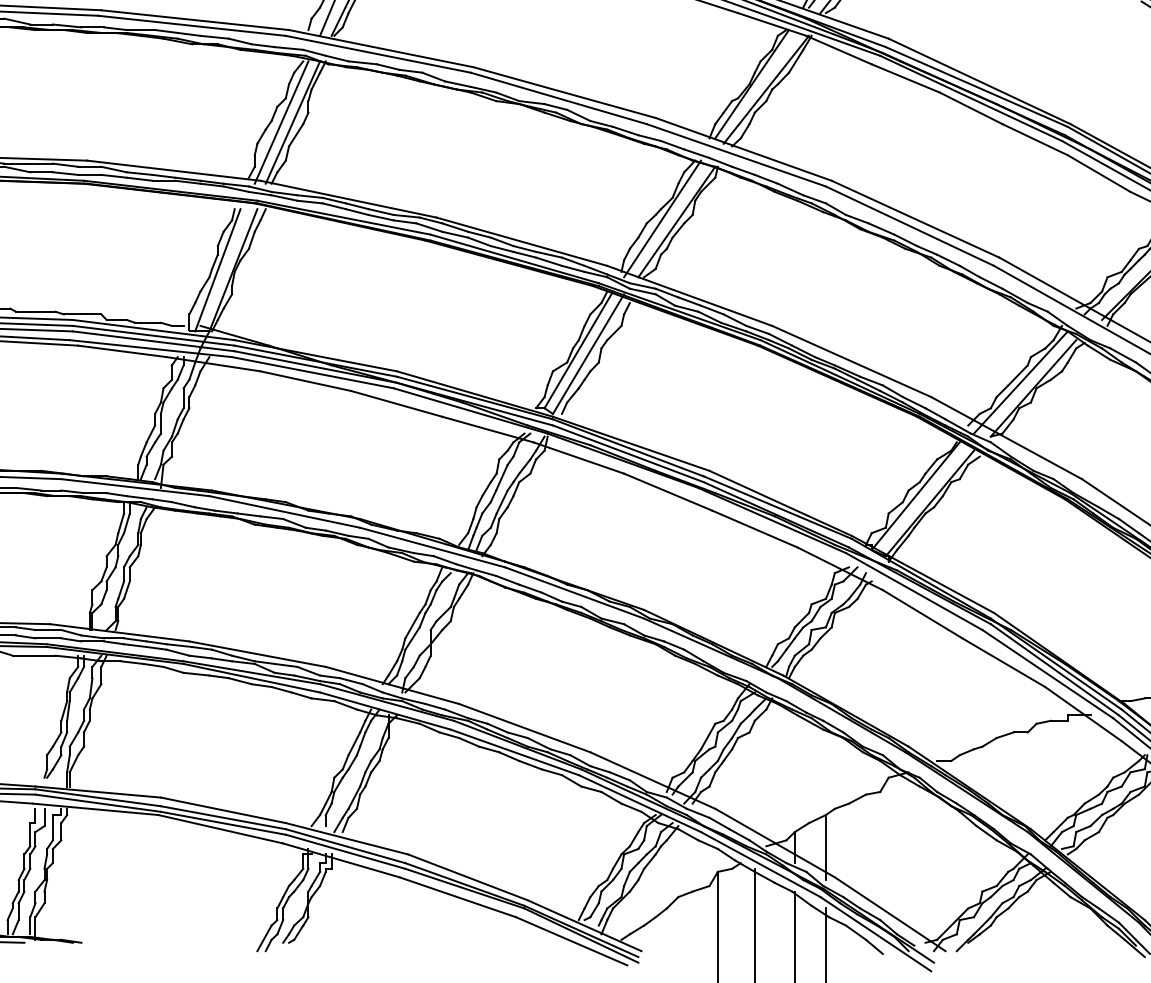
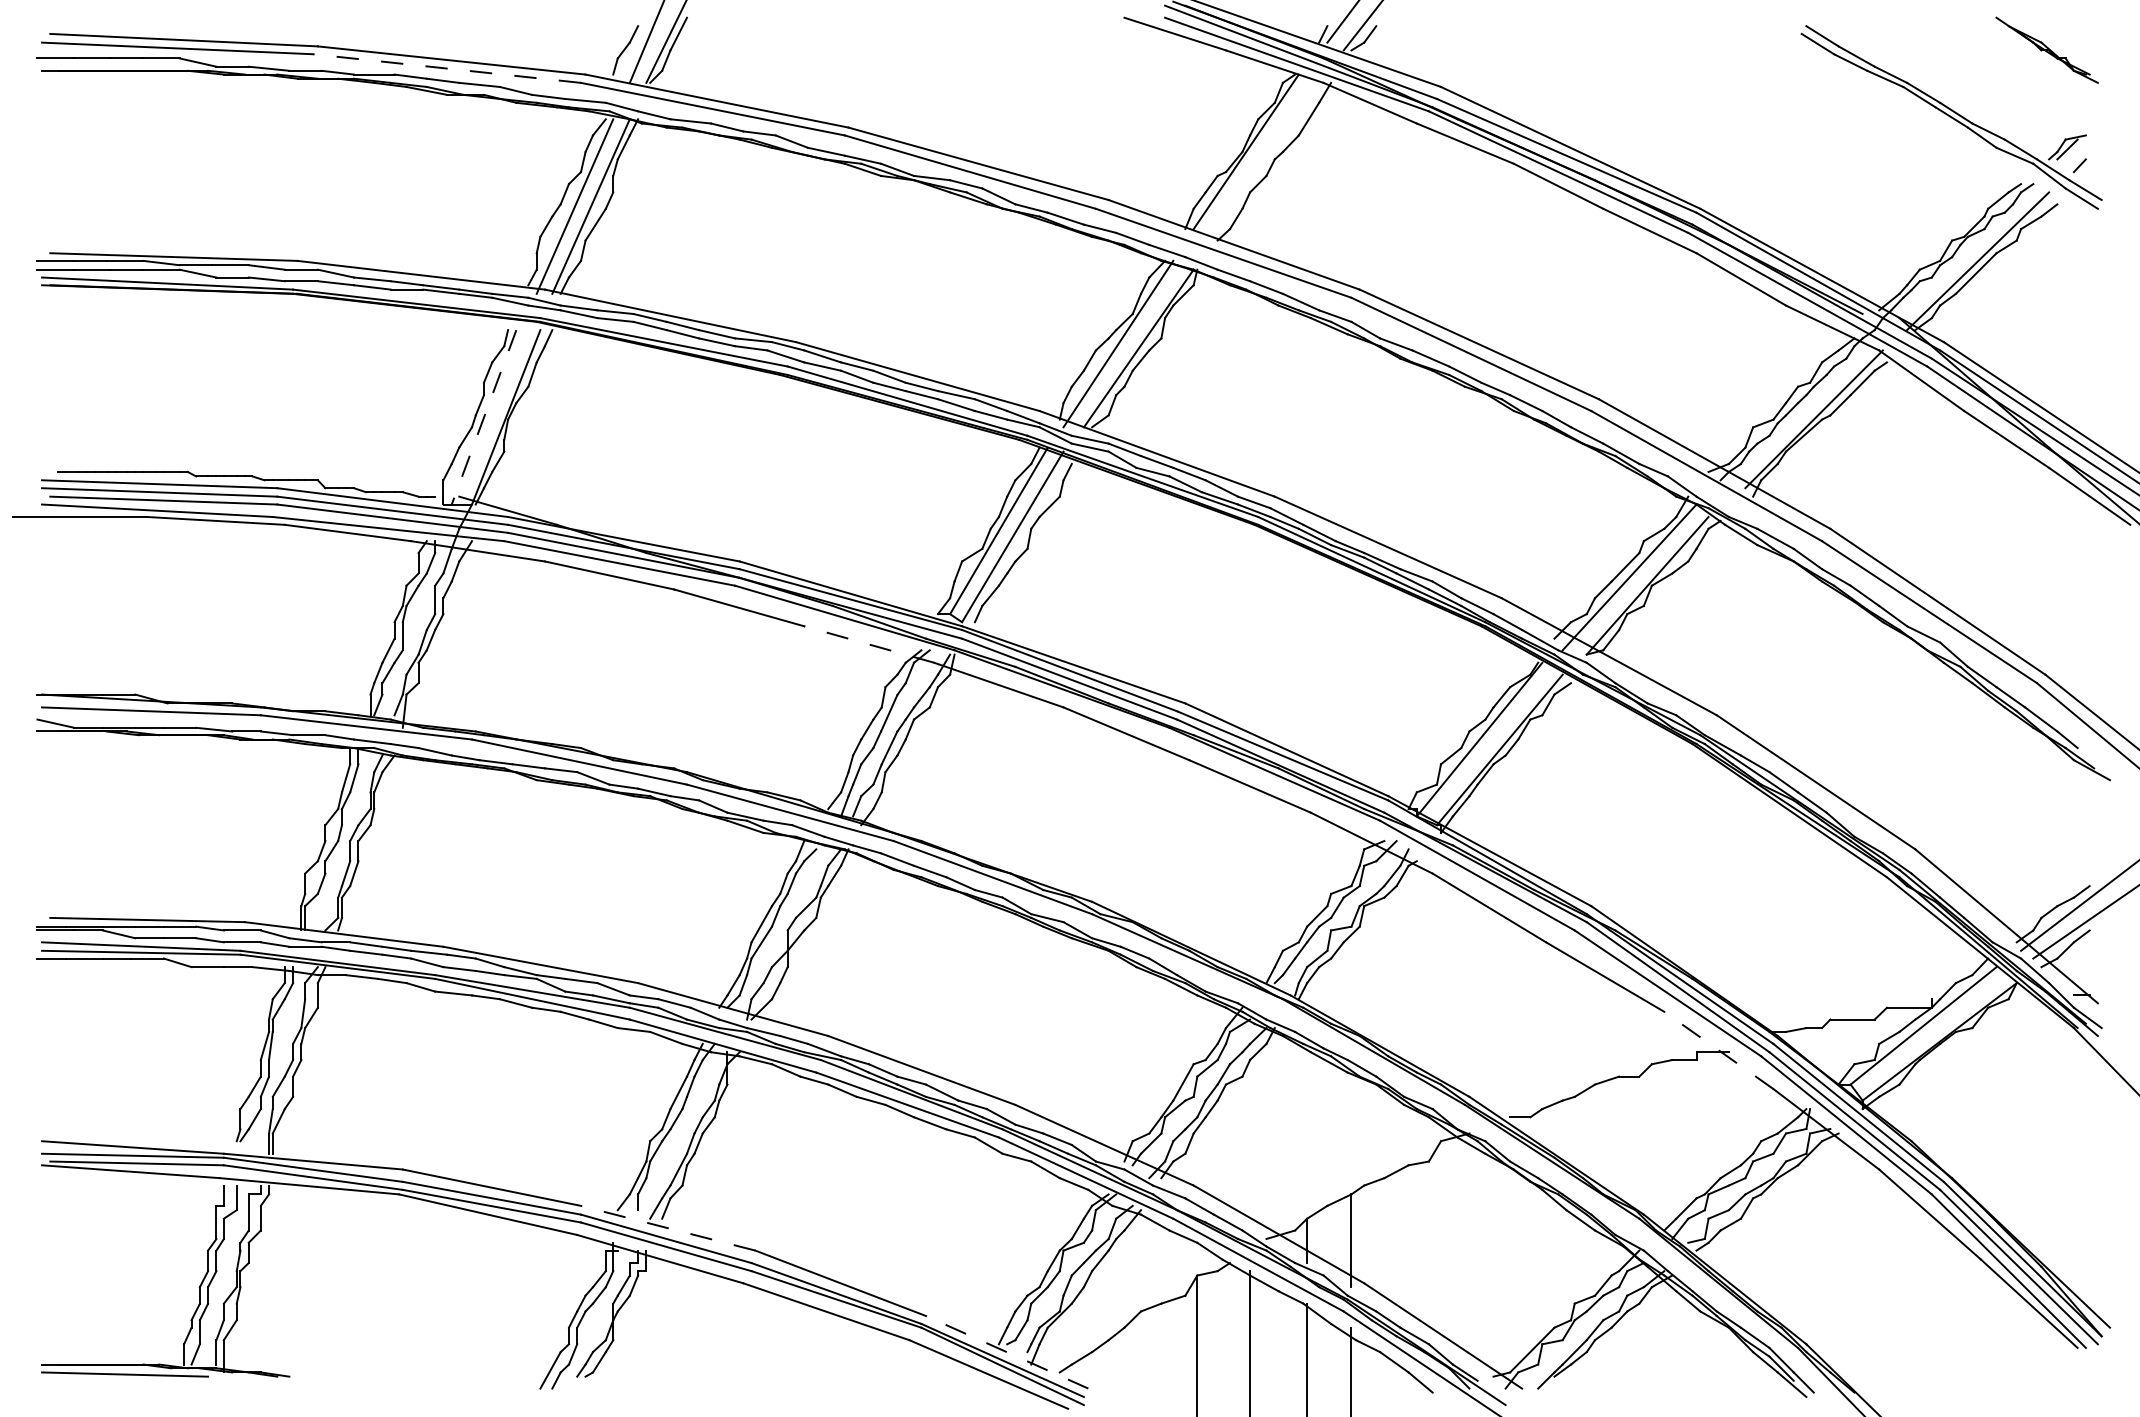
line: (192, 25) -> (447, 68), solid -> dashed
line: (766, 89) -> (1266, 159), removed
line: (217, 270) -> (483, 417), solid -> dashed
line: (488, 429) -> (869, 644), solid -> dashed
line: (1083, 714) -> (1718, 1050), solid -> dashed
line: (346, 838) -> (667, 1228), solid -> dashed
line: (584, 925) -> (1007, 1352), solid -> dashed

